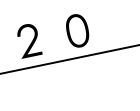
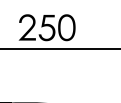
fill: (52, 35) -> (46, 27), added

